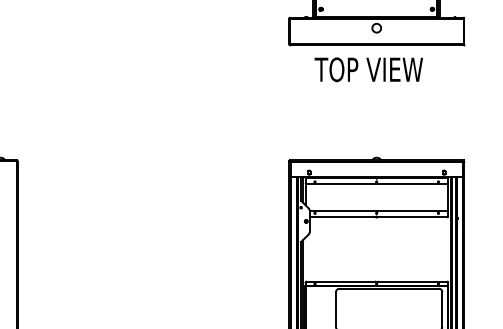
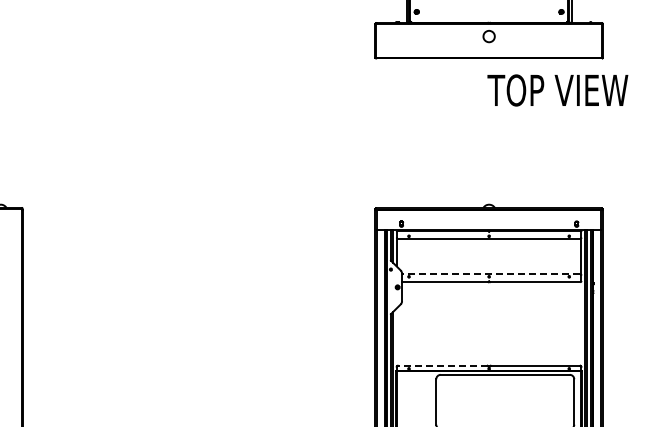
text: (368, 69) -> (557, 90), moved
line: (377, 211) -> (490, 274), solid -> dashed
line: (340, 281) -> (442, 365), solid -> dashed

